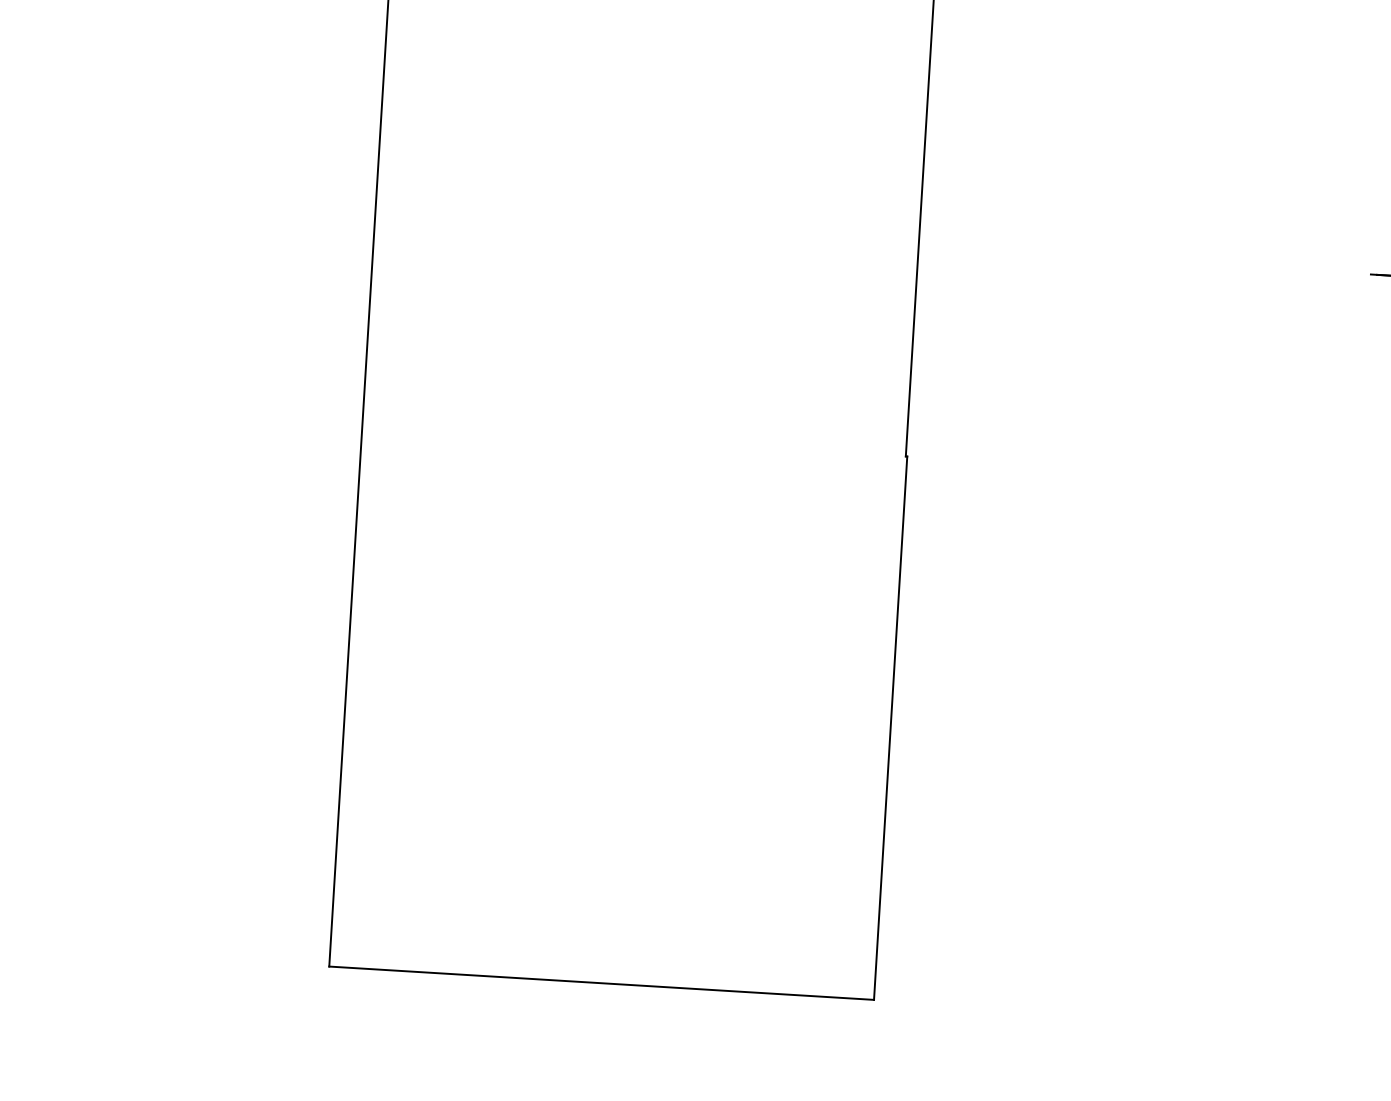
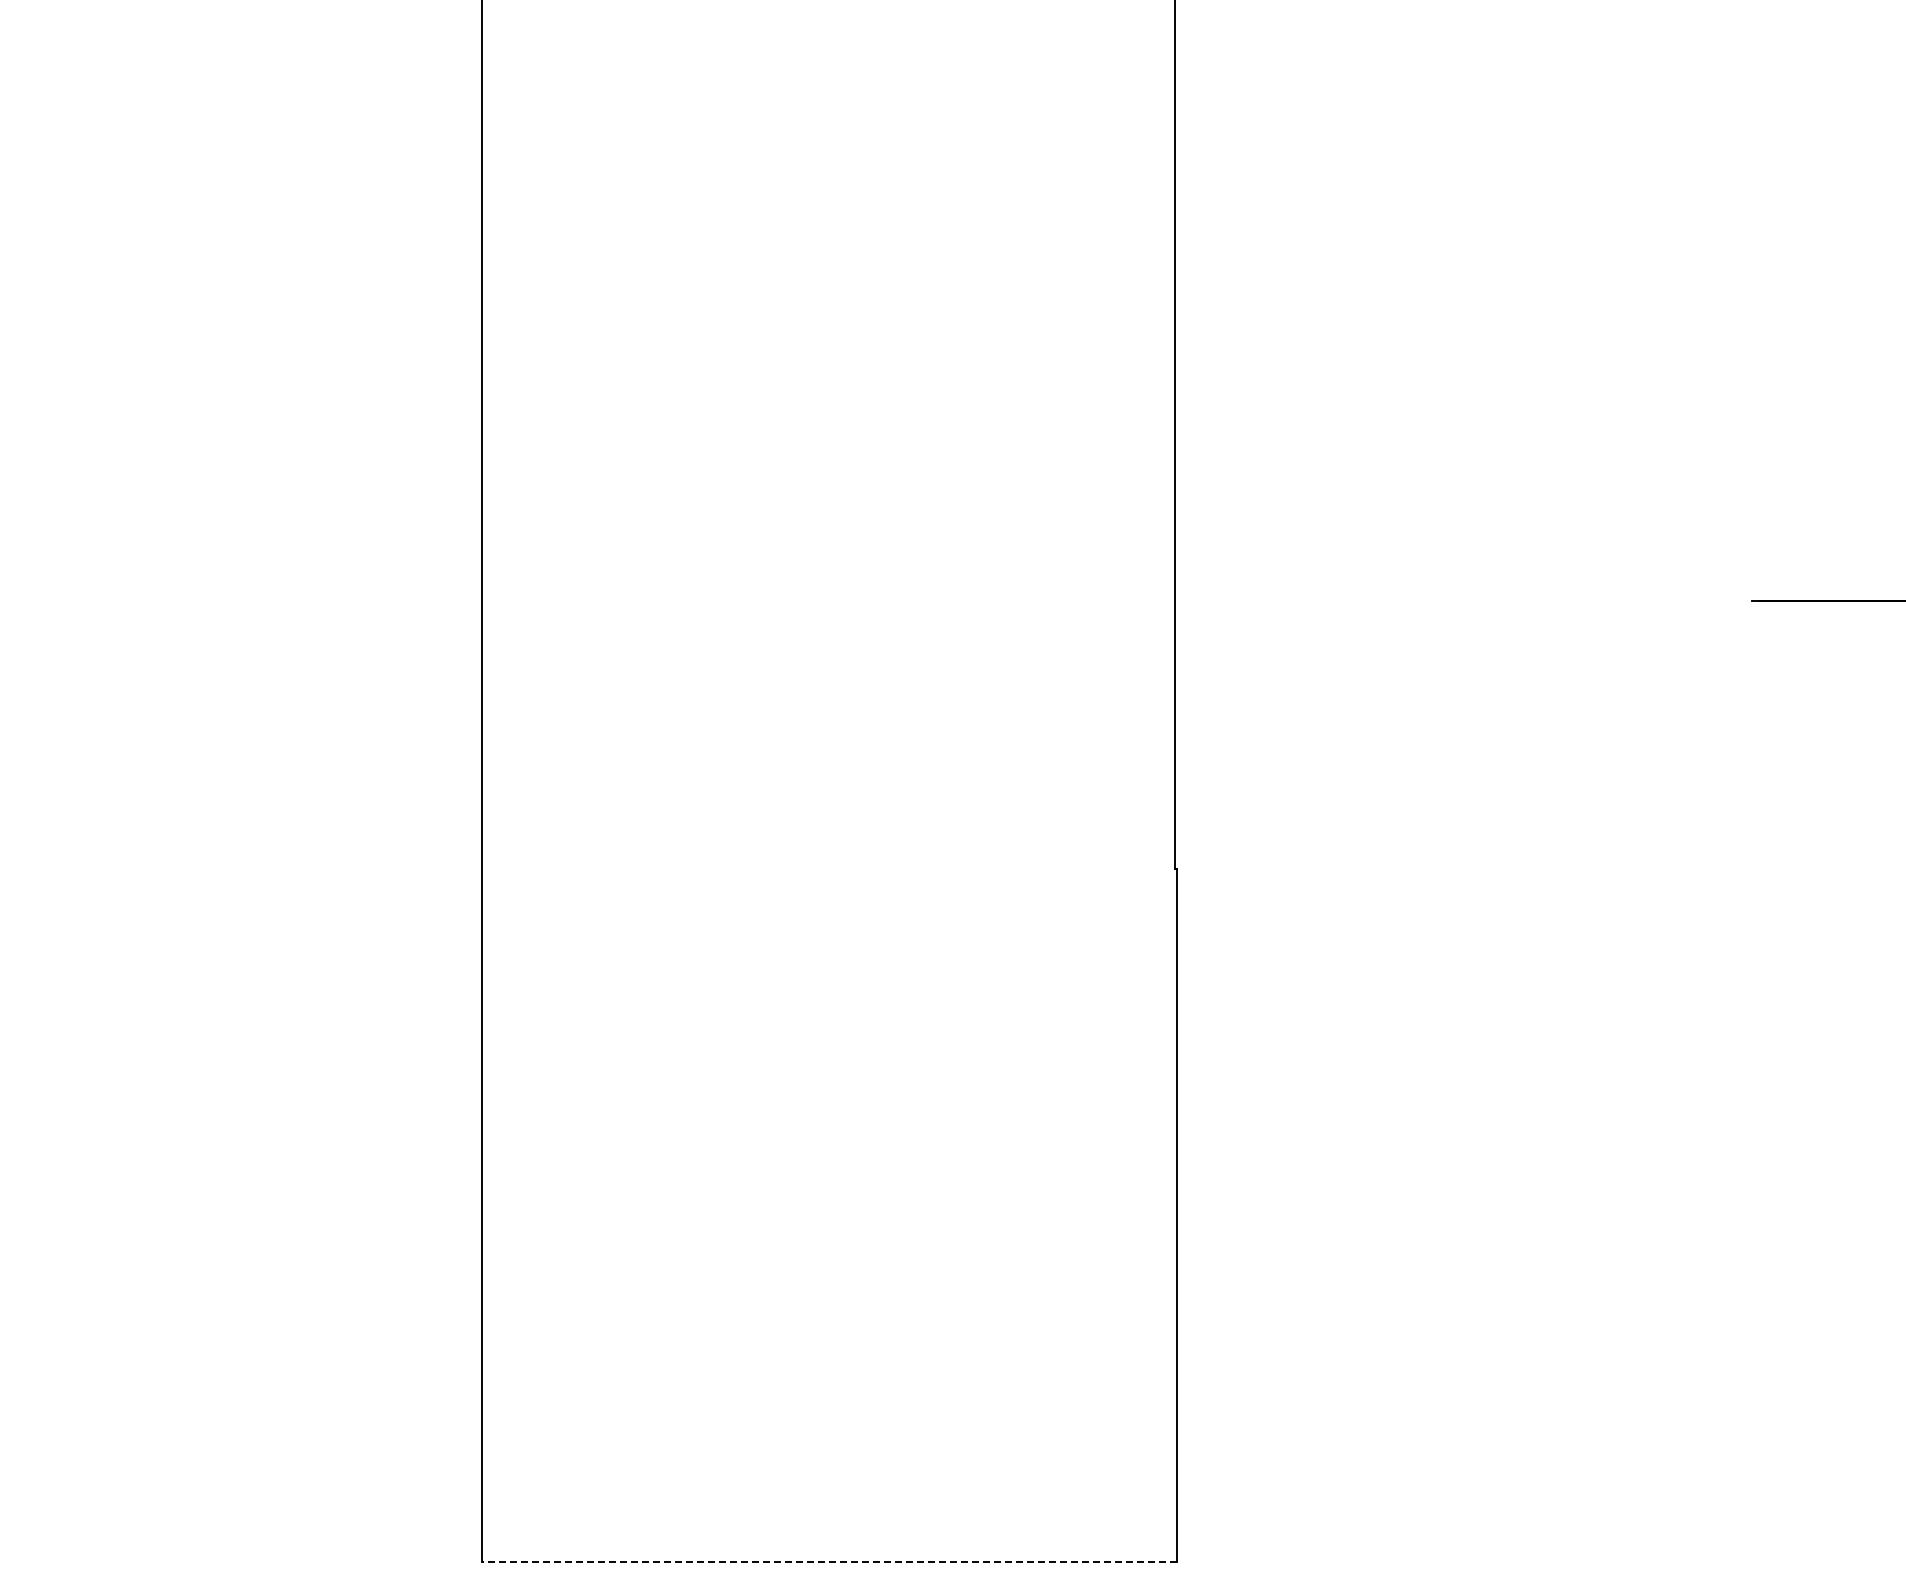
line: (601, 983) -> (829, 1562), solid -> dashed

